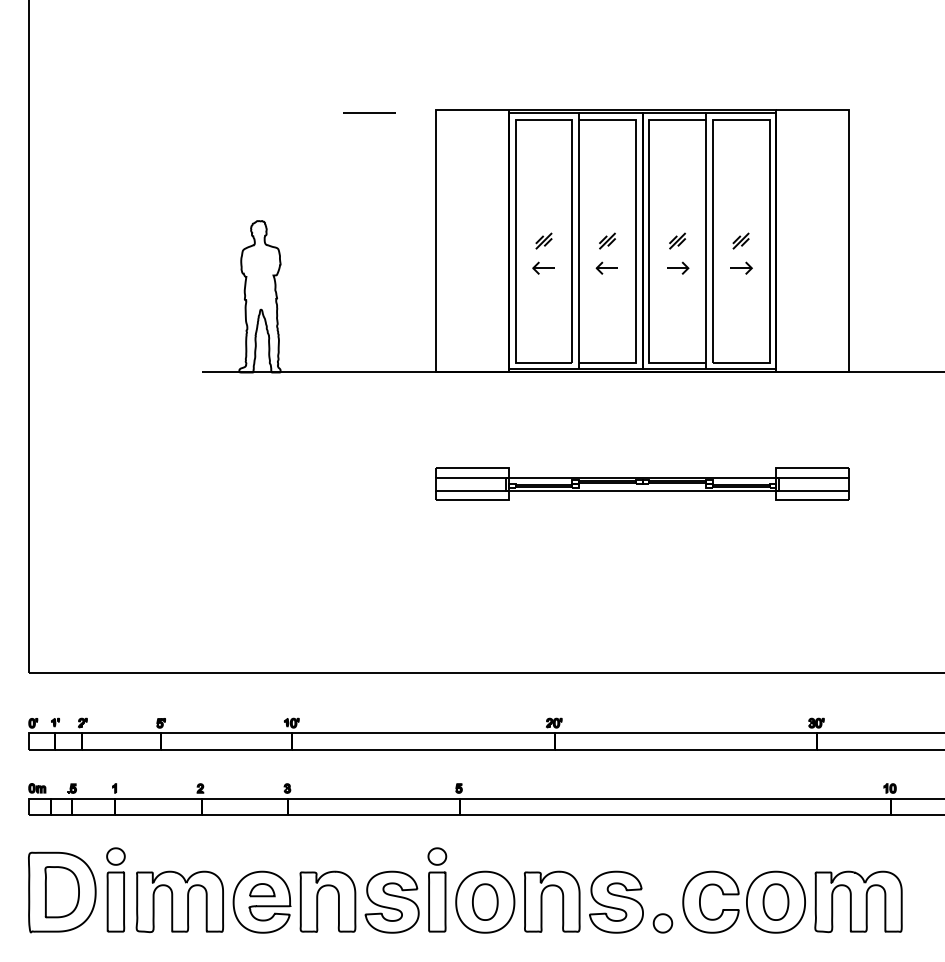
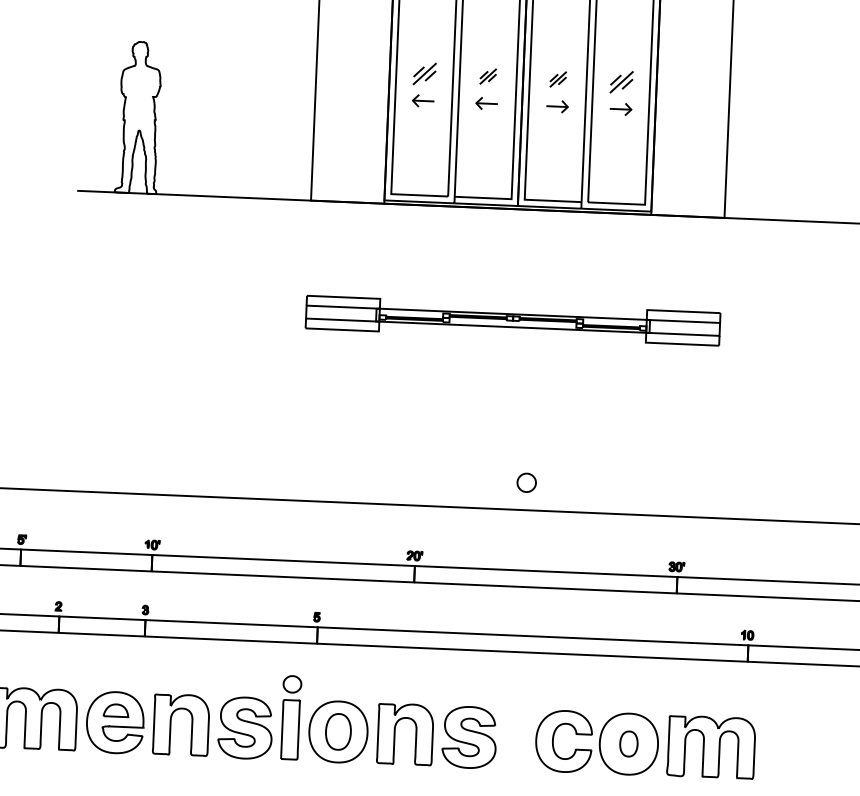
part: (543, 240) -> (424, 73), size x1.4
part: (740, 240) -> (621, 81), size x1.4
part: (775, 901) -> (628, 743), size x0.7
part: (662, 923) -> (526, 482), moved

